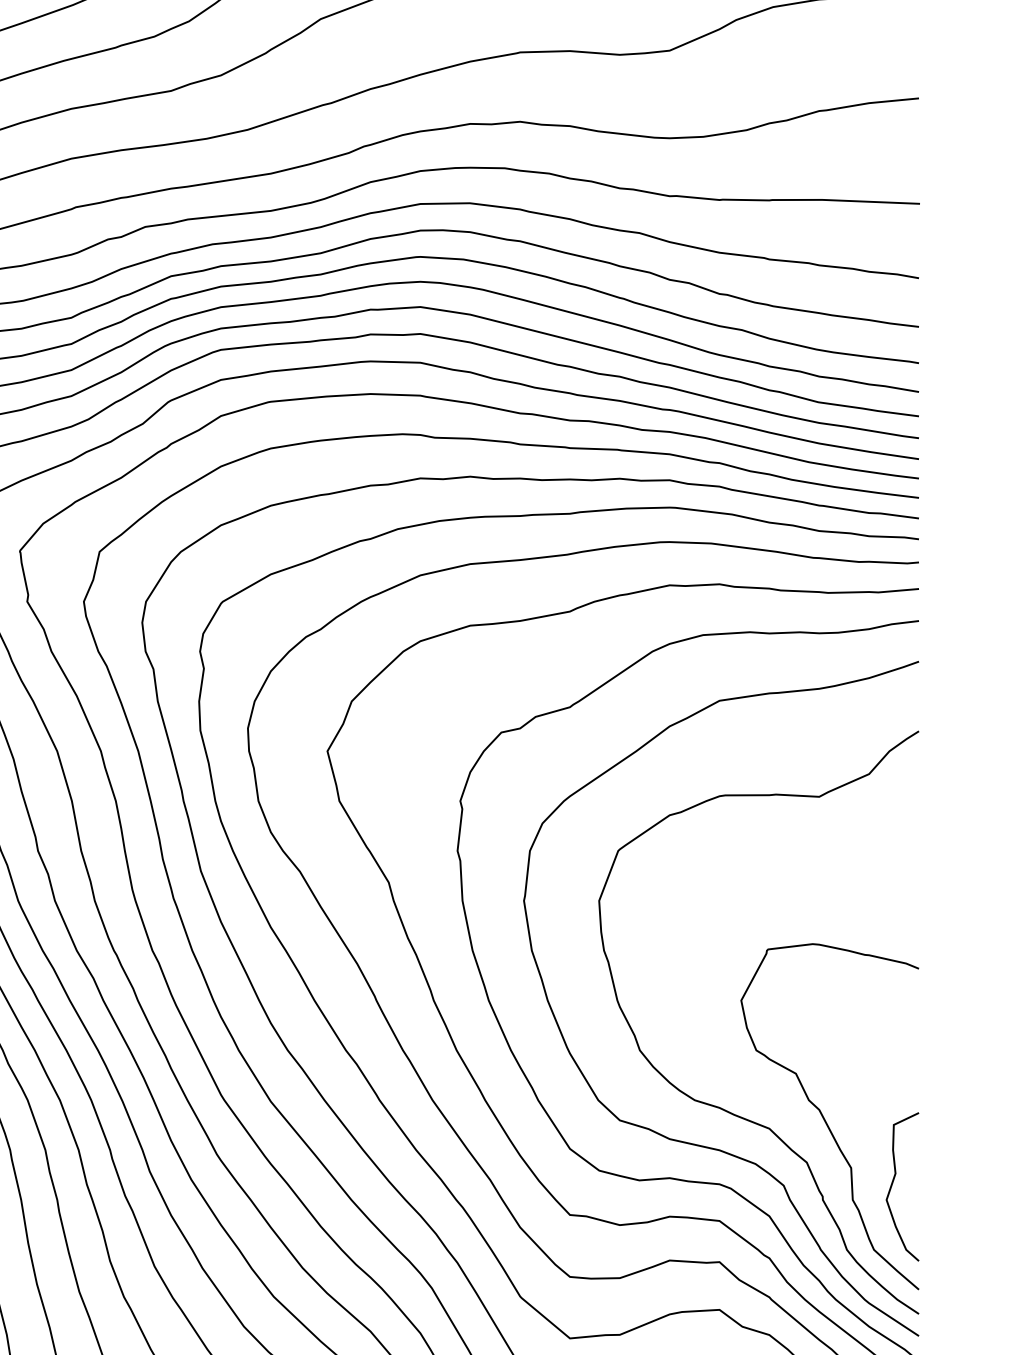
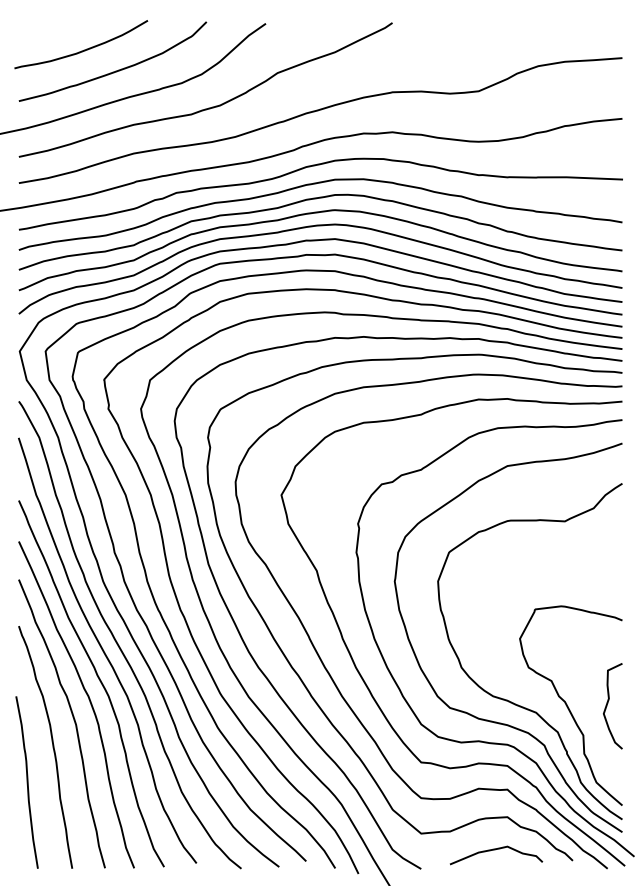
curve: (894, 1182) -> (608, 703), moved

